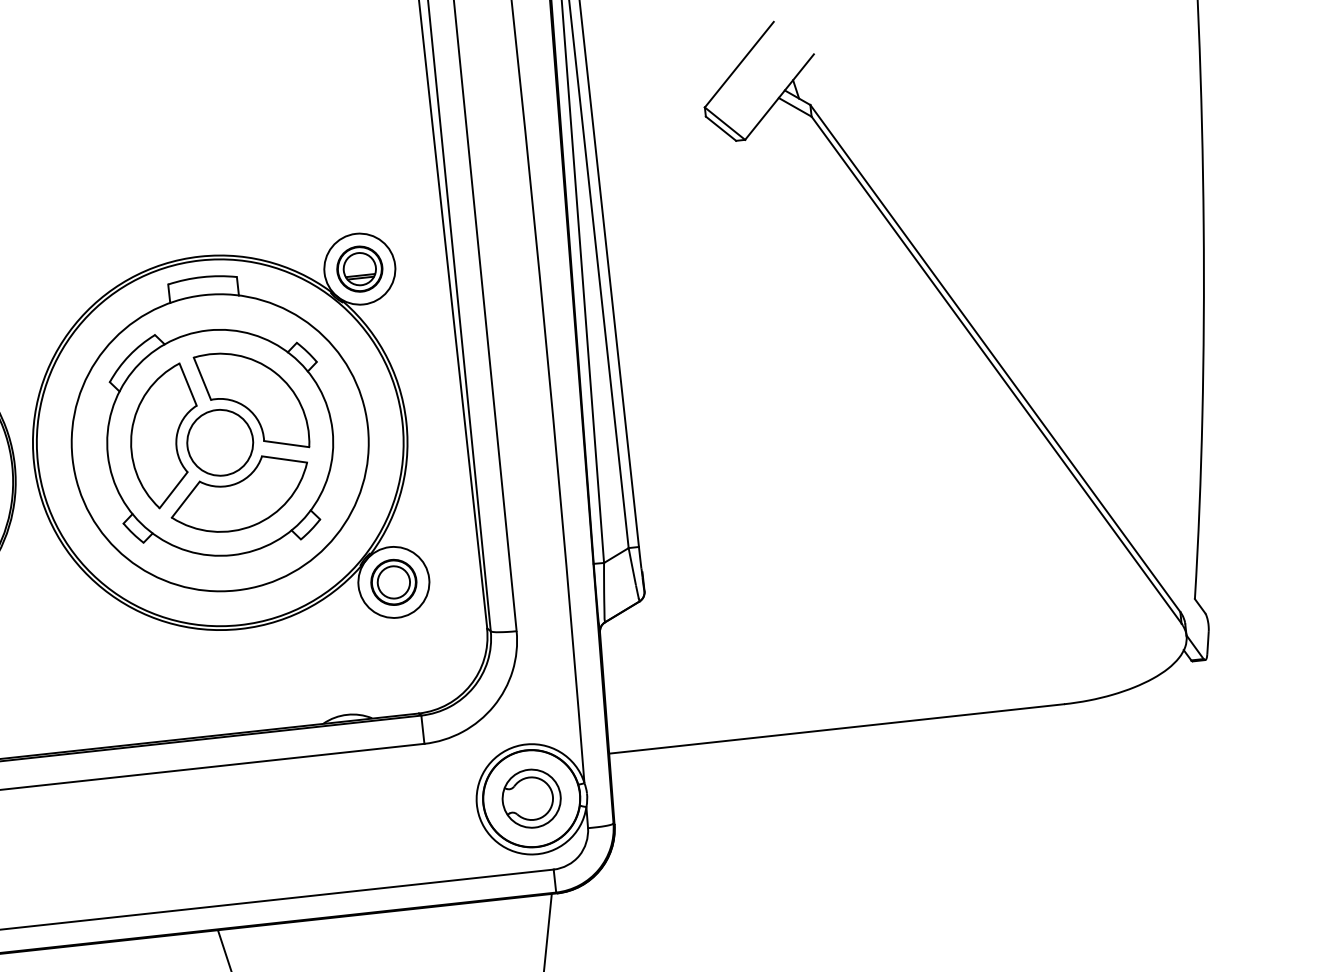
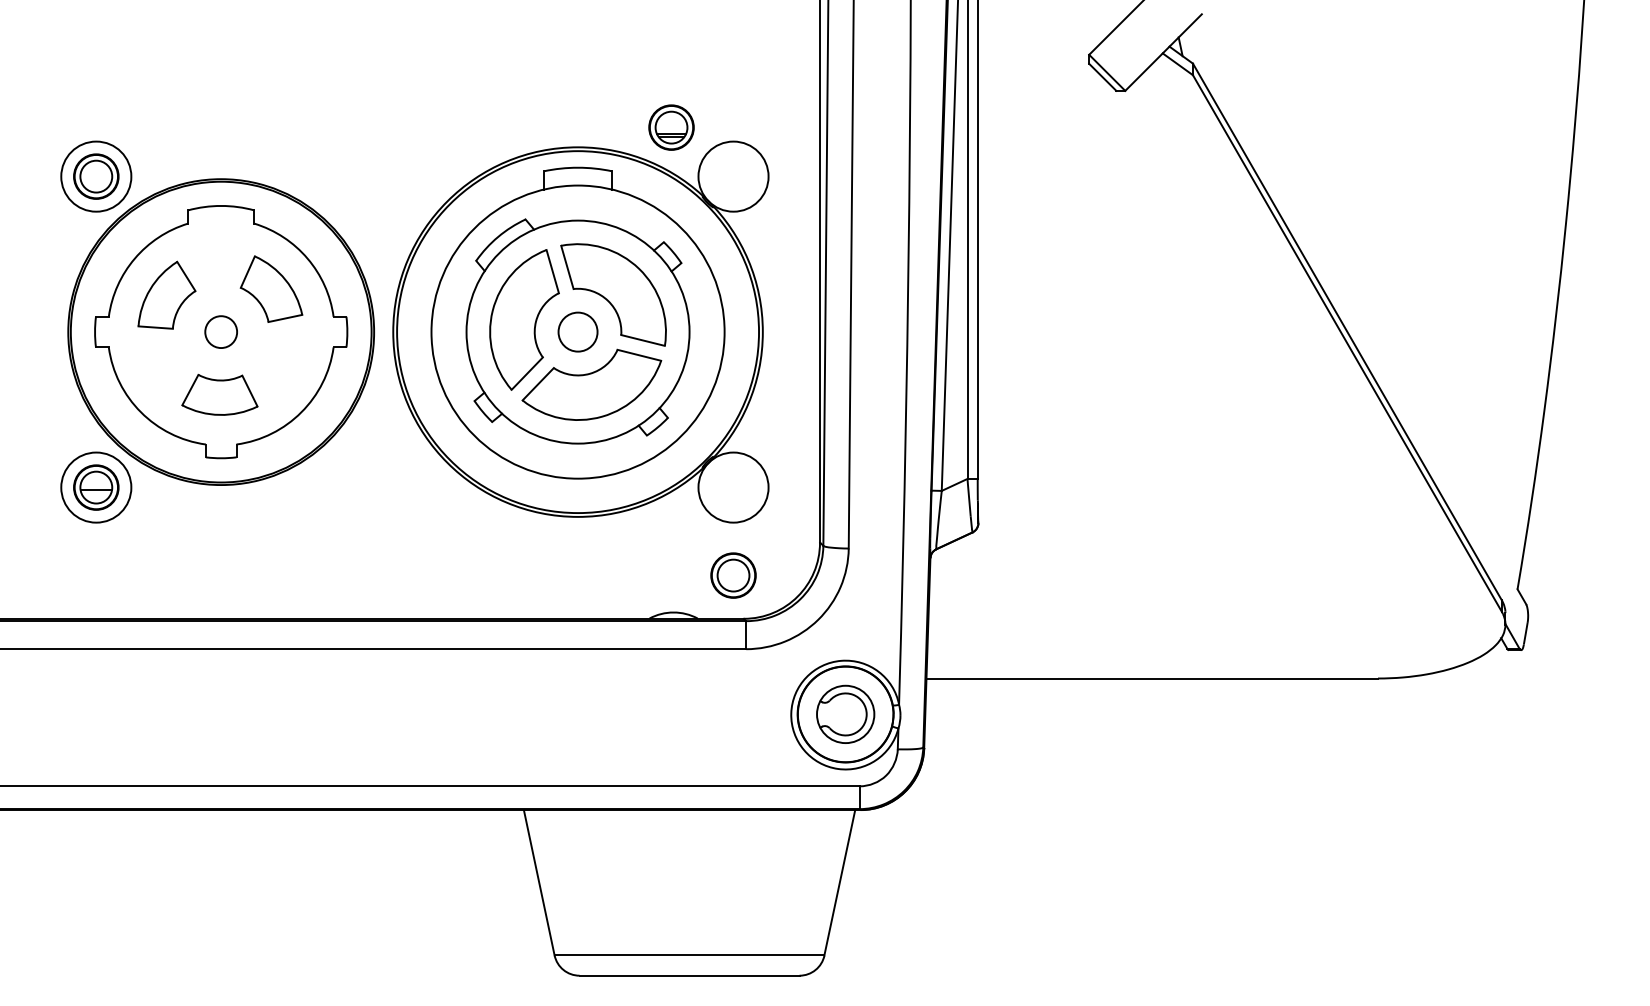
part: (359, 269) -> (671, 127), moved
circle: (219, 442) -> (577, 331), size x0.6
part: (393, 582) -> (733, 575), moved

